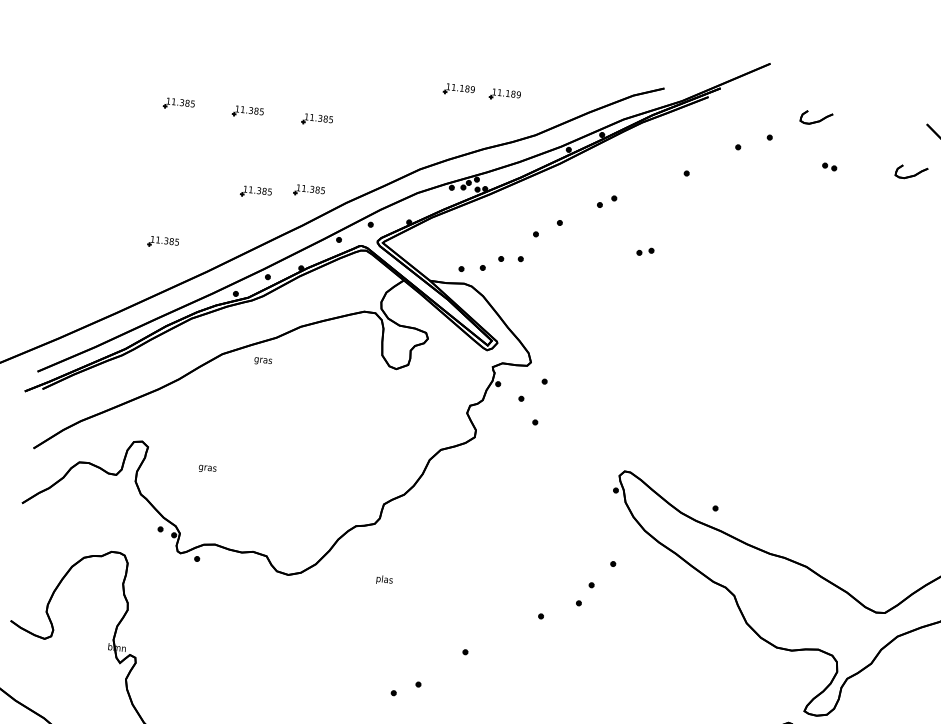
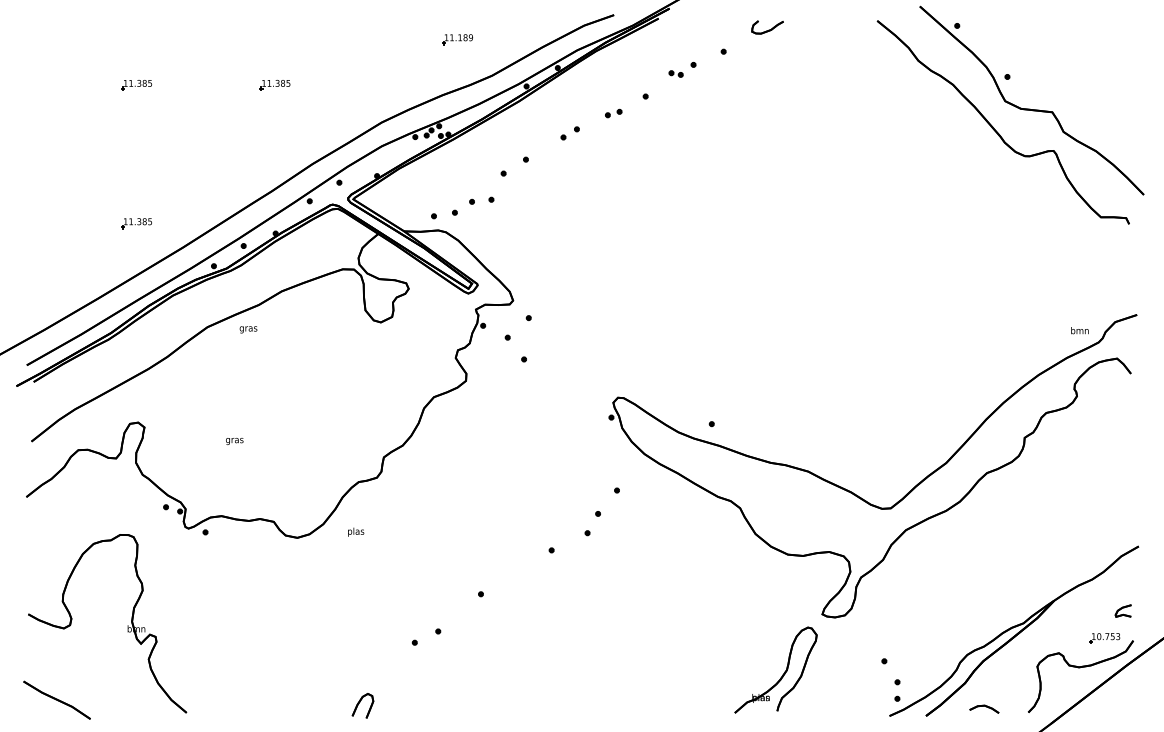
part: (459, 89) -> (411, 39), removed
part: (248, 112) -> (205, 85), removed
part: (829, 166) -> (675, 73), moved
part: (911, 172) -> (867, 70), removed
part: (308, 191) -> (274, 156), removed
part: (256, 192) -> (222, 163), removed
part: (645, 251) -> (613, 113), moved
text: (207, 469) -> (234, 441), moved
text: (385, 579) -> (356, 531), moved

